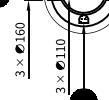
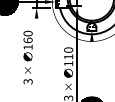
line: (28, 43) -> (36, 51), removed
line: (83, 61) -> (91, 69), removed

